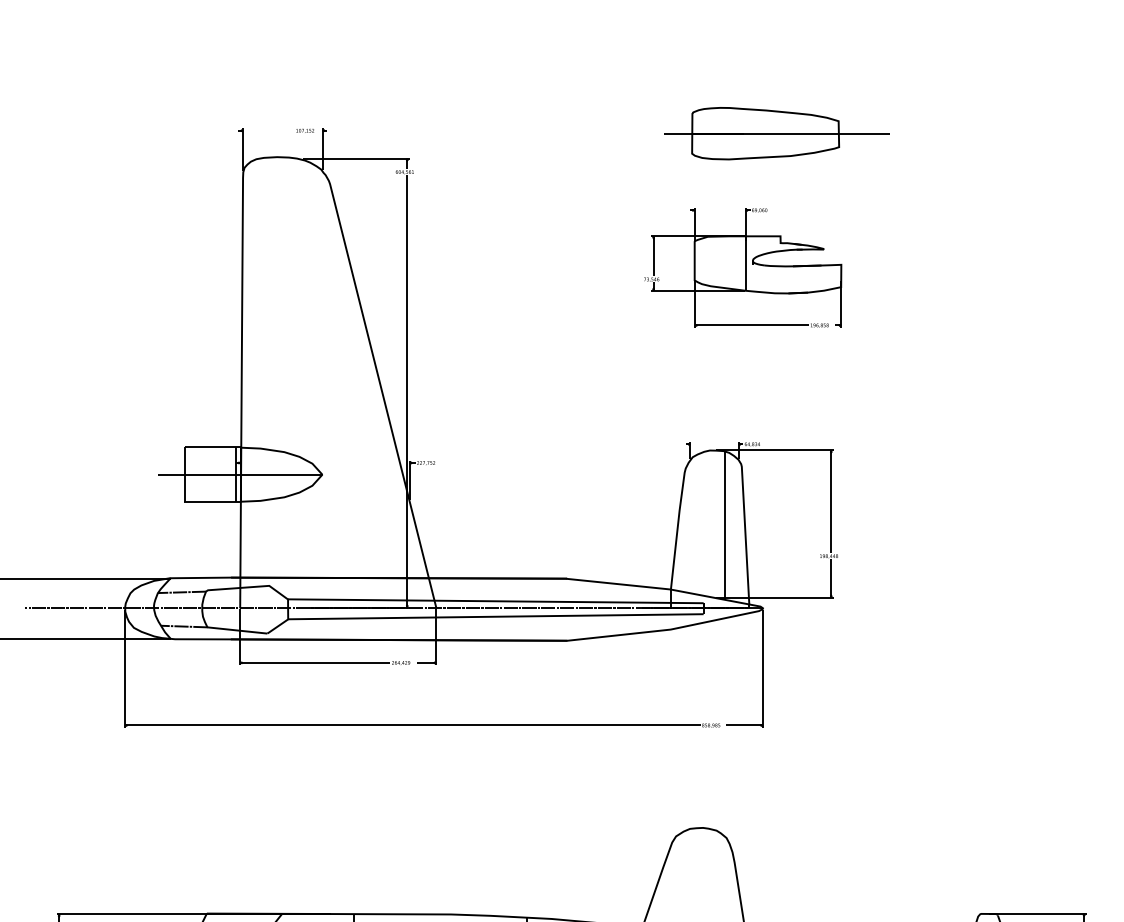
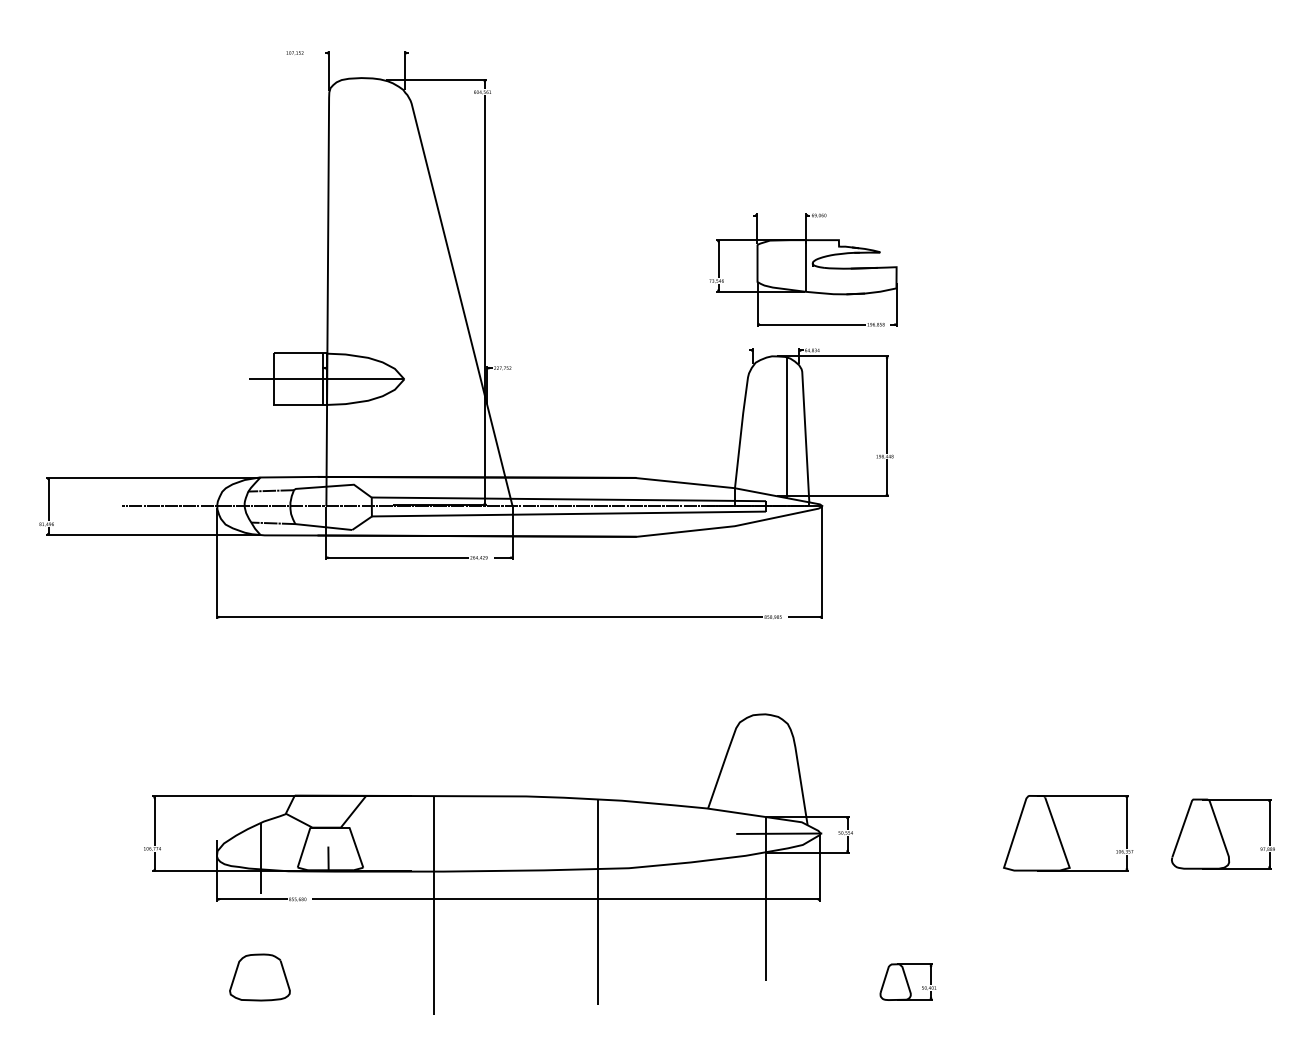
text: (304, 130) -> (294, 52), moved
part: (776, 133) -> (835, 55), removed
part: (743, 267) -> (803, 269), moved

